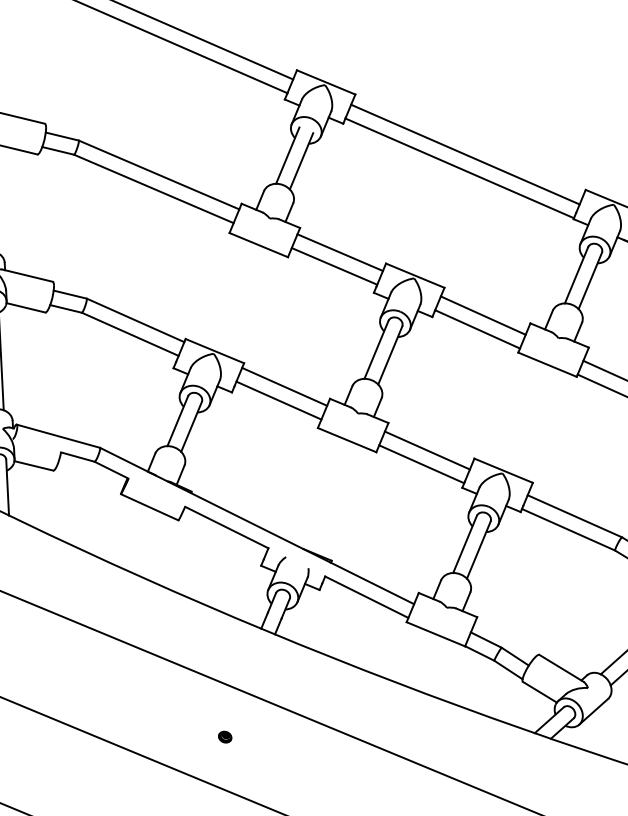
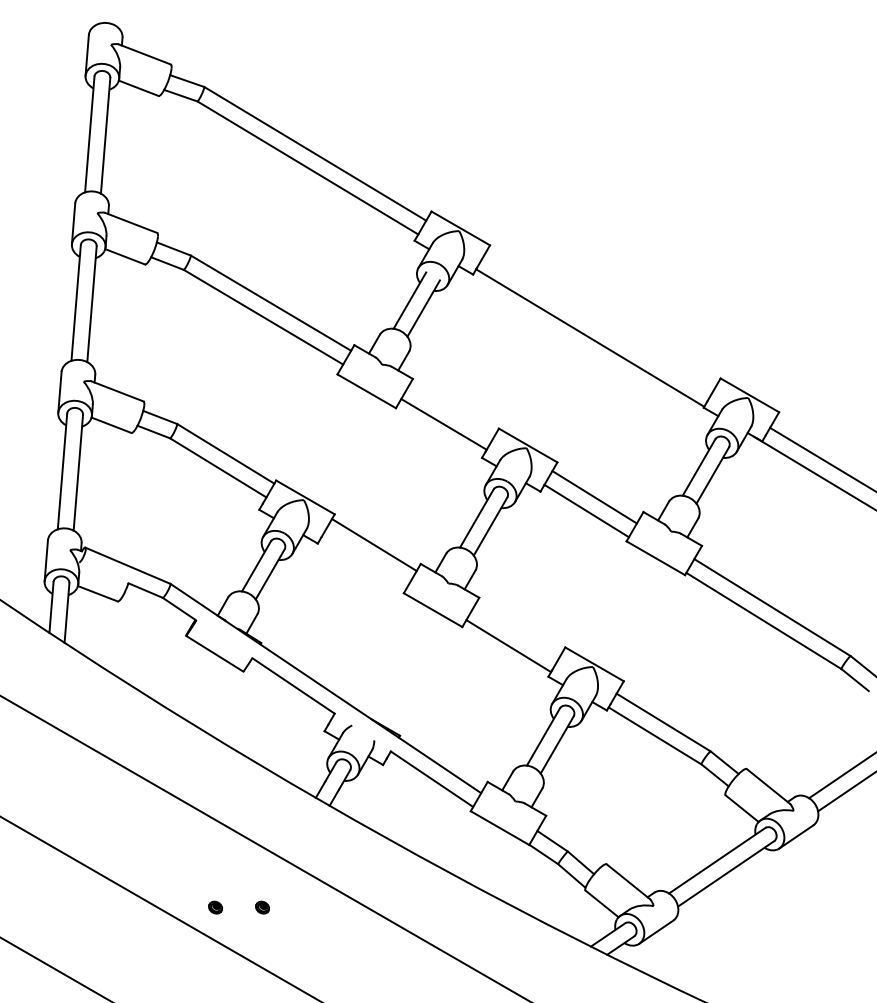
line: (465, 154) -> (598, 324), removed
line: (339, 252) -> (451, 410), removed
line: (278, 400) -> (366, 558), removed
line: (427, 450) -> (516, 632), removed
part: (181, 742) -> (215, 907), added

